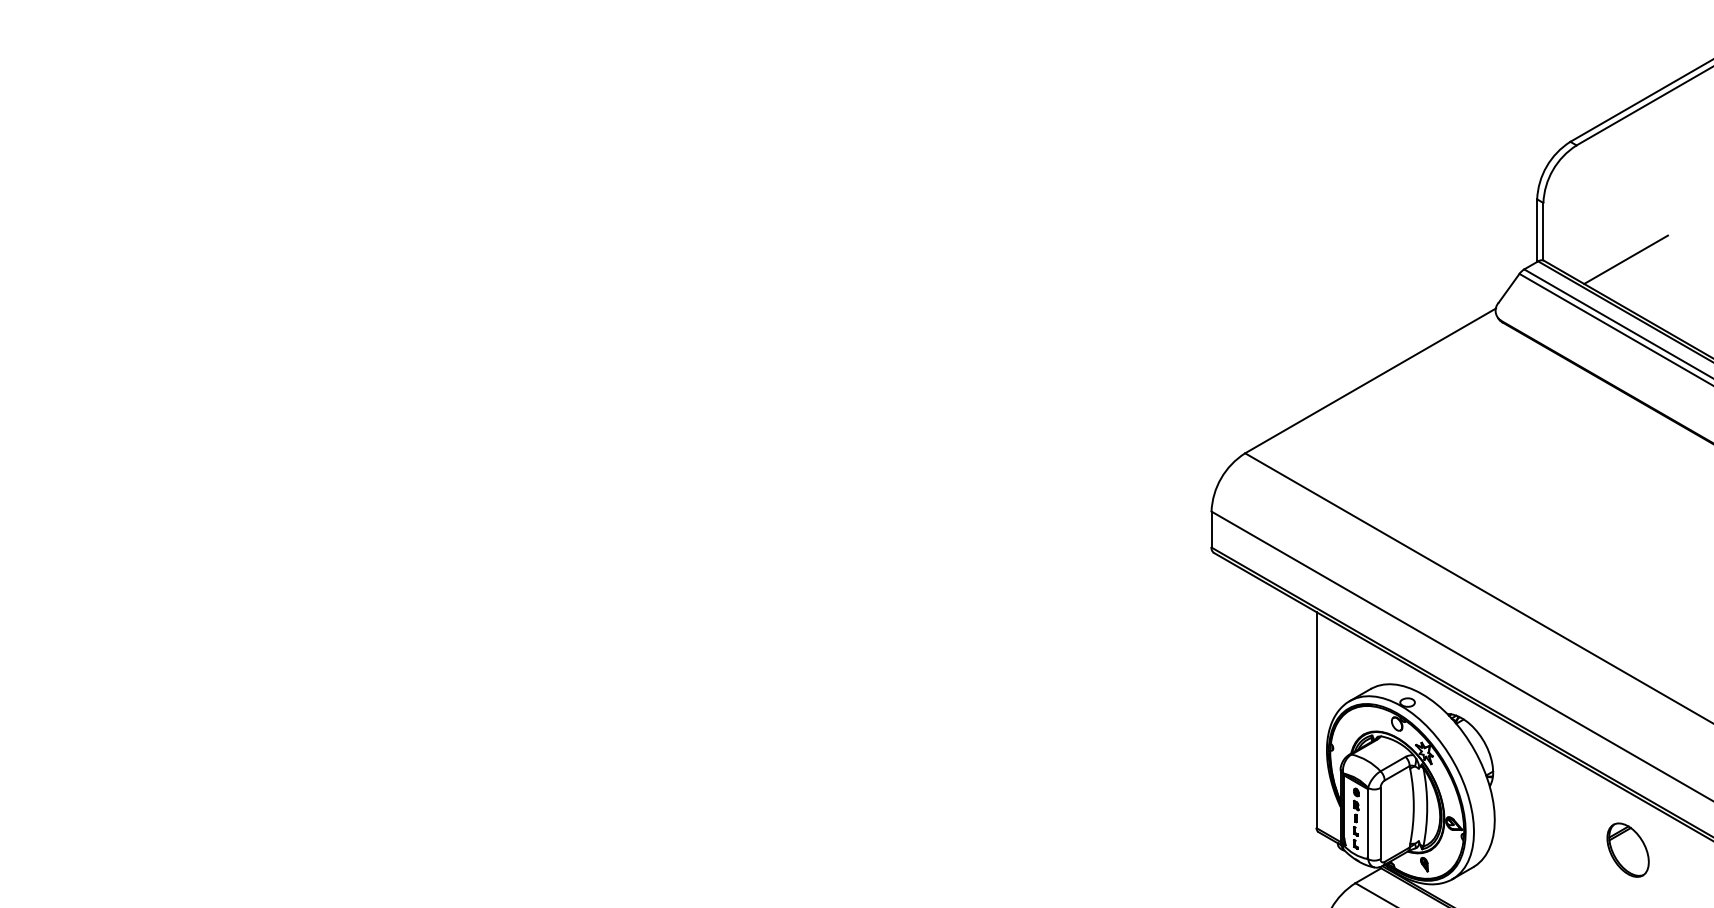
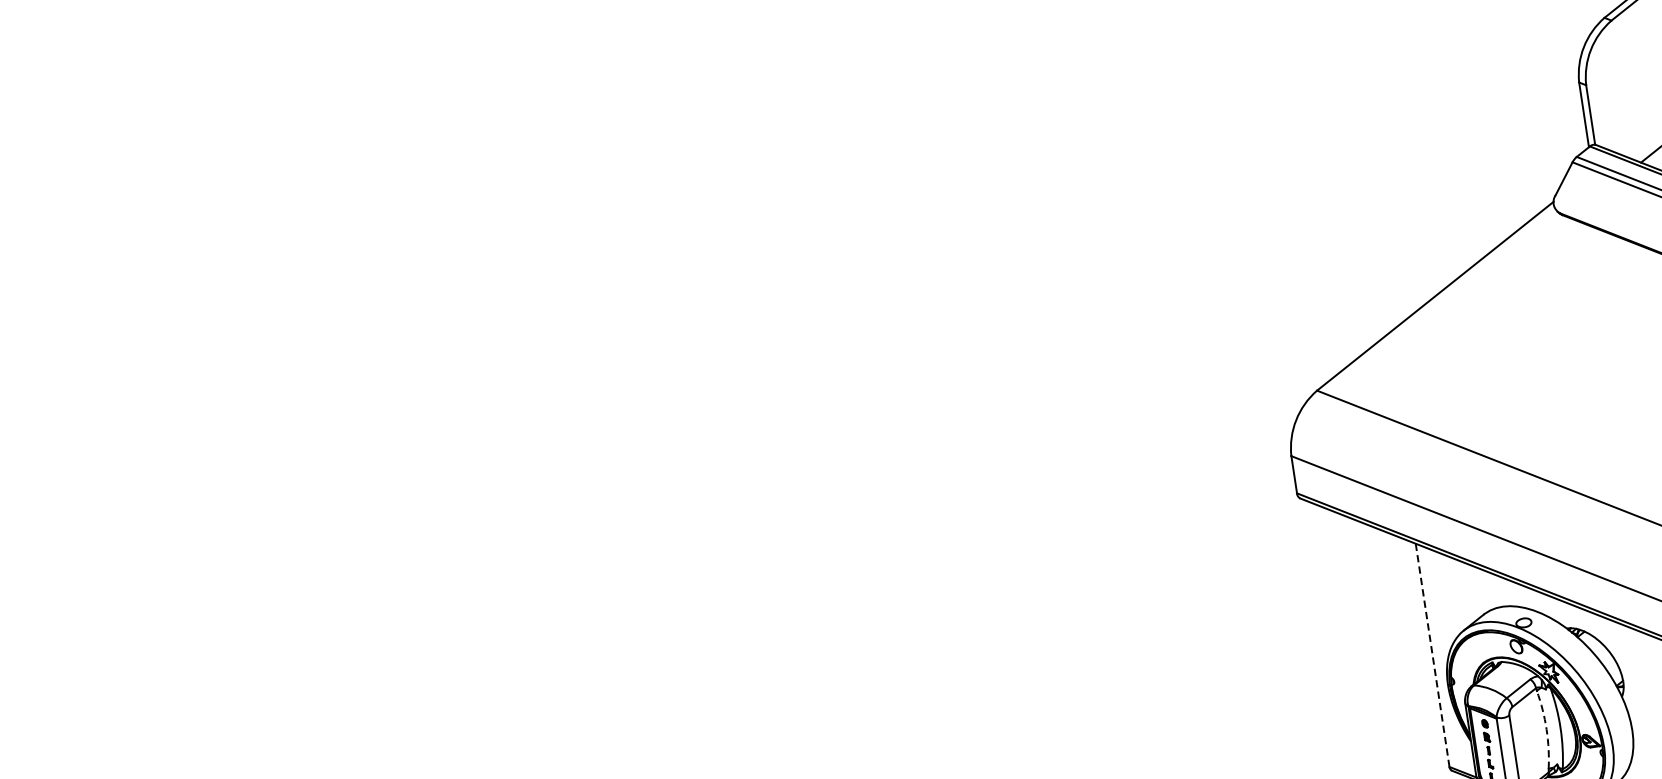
line: (1316, 720) -> (1432, 655), solid -> dashed
arc: (1413, 806) -> (1546, 729), solid -> dashed

